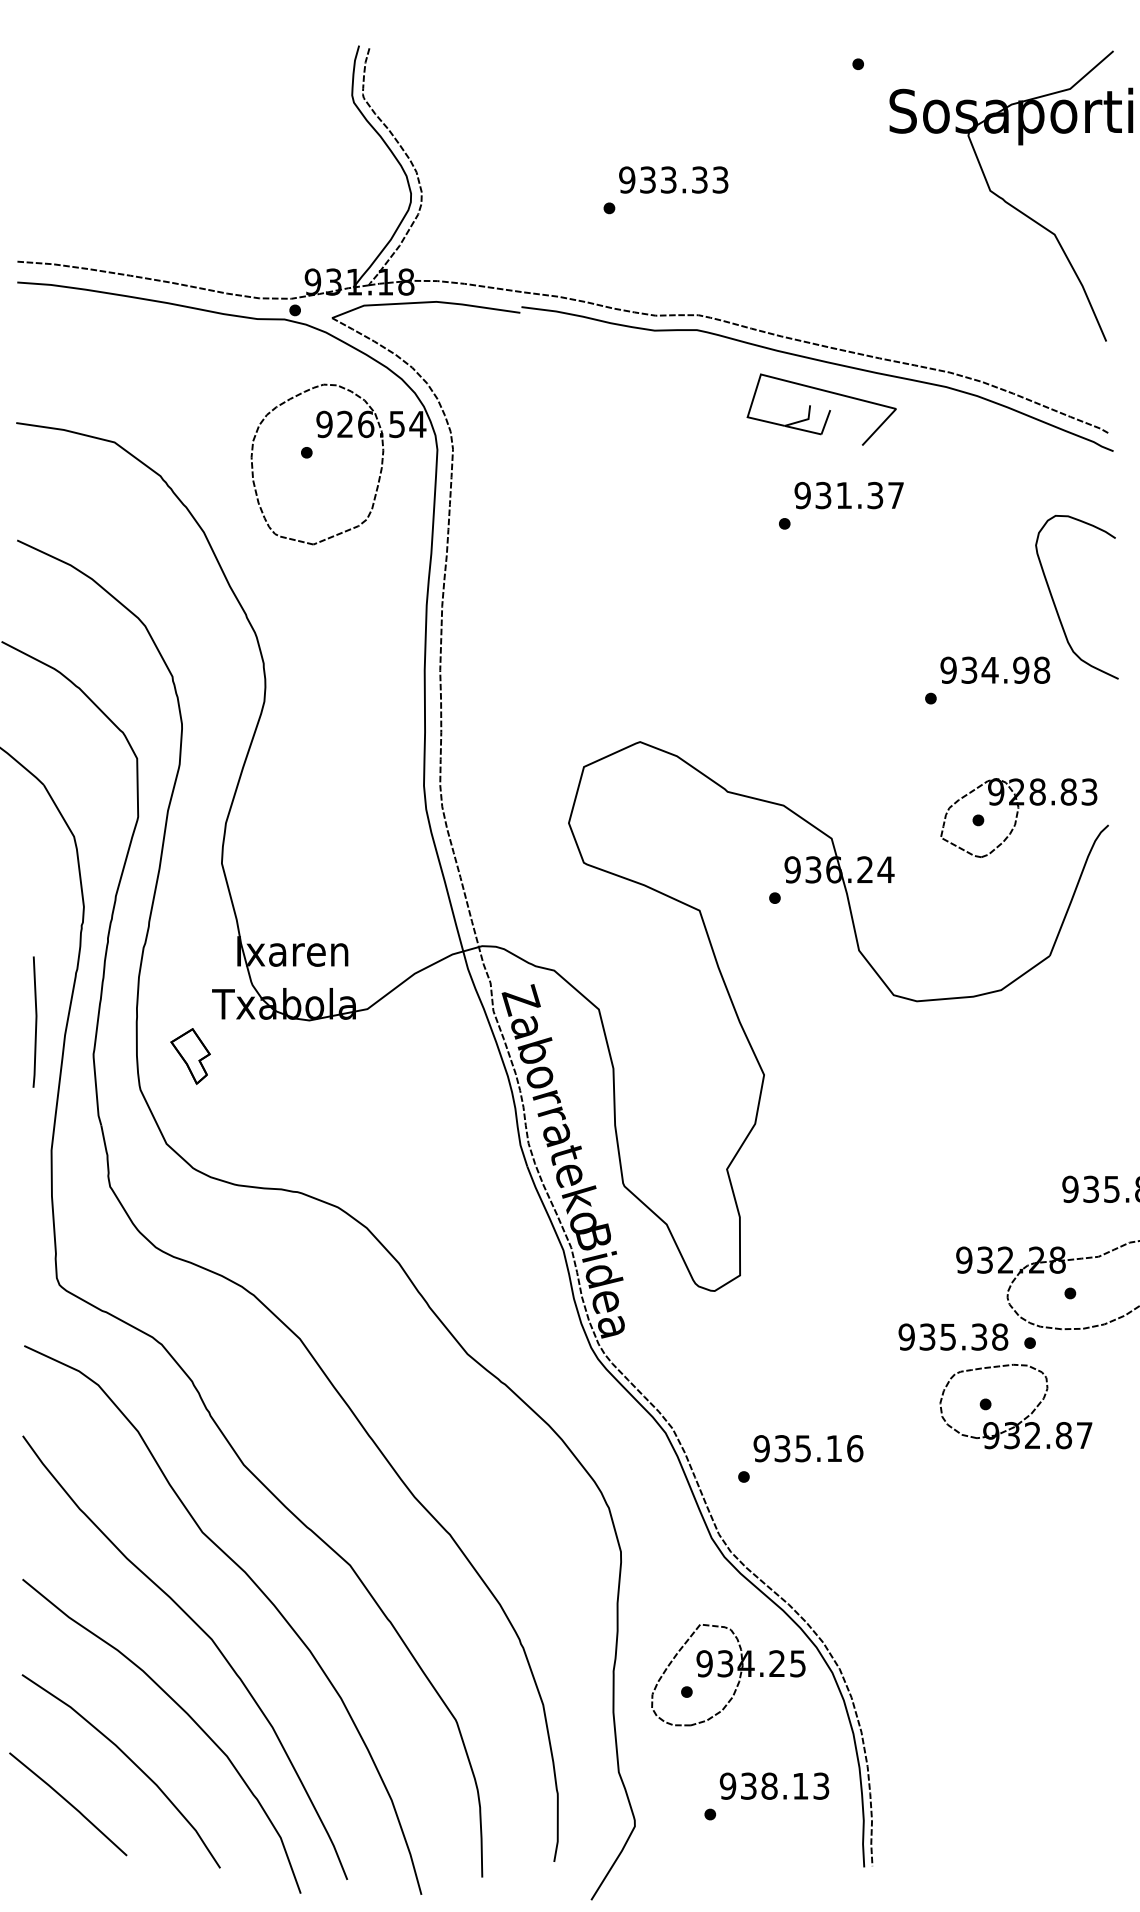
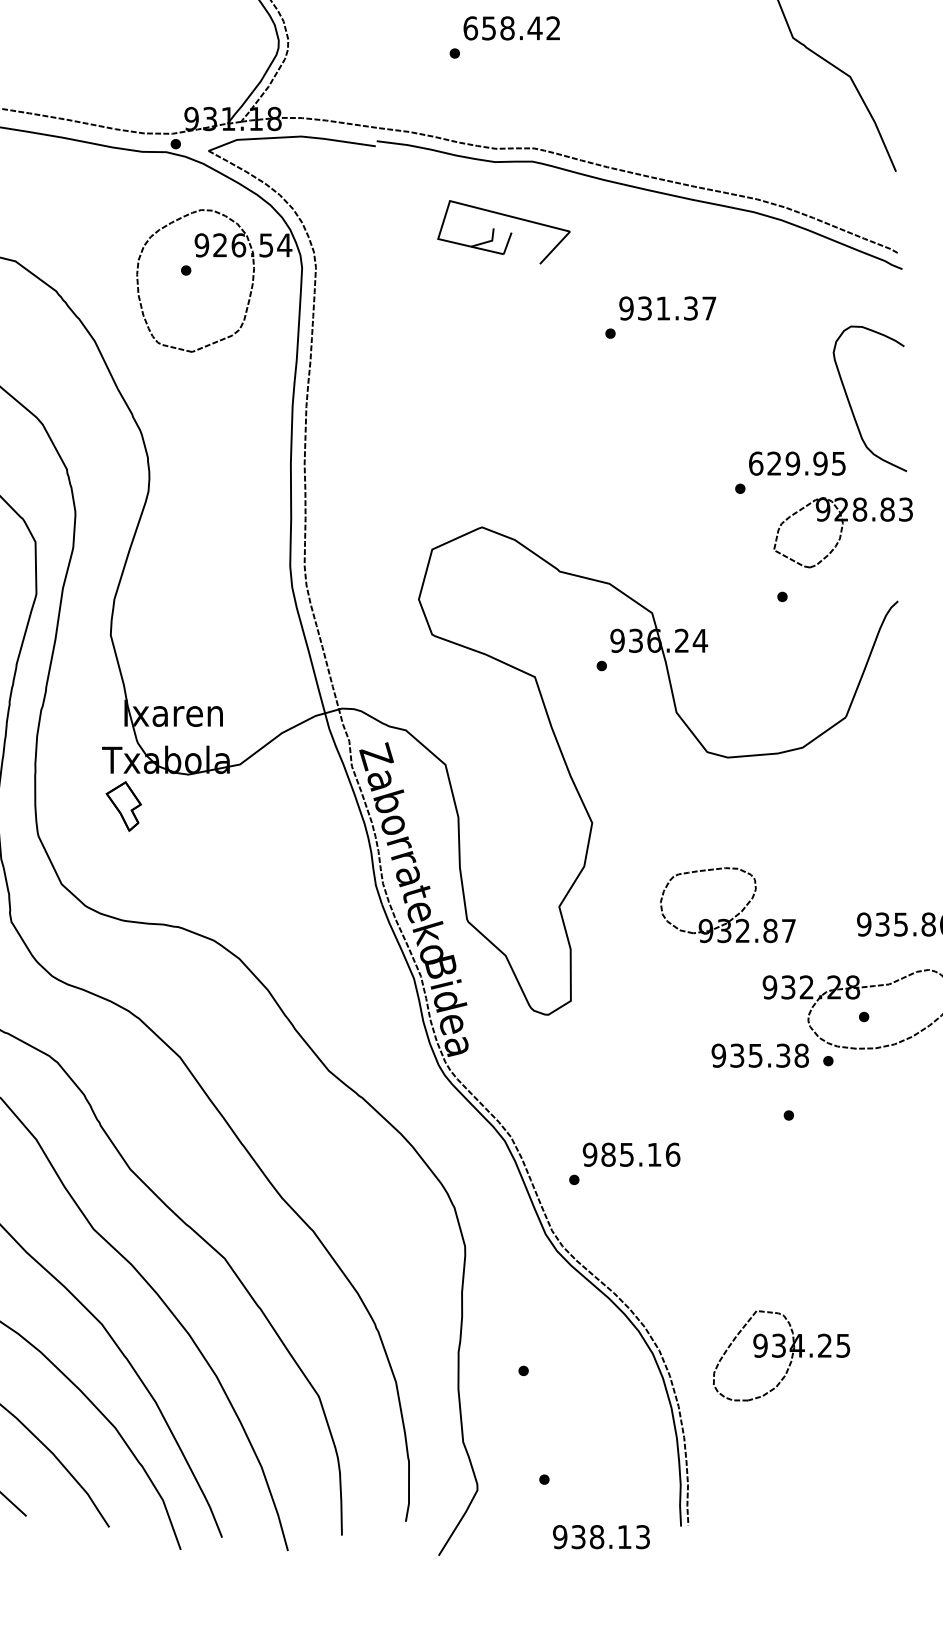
text: (673, 179) -> (511, 27), 933.33 -> 658.42
part: (828, 411) -> (509, 233), moved
text: (995, 669) -> (797, 462), 934.98 -> 629.95
part: (1018, 817) -> (842, 532), moved
part: (190, 1056) -> (123, 806), moved
part: (1023, 1418) -> (734, 915), moved
text: (782, 1448) -> (608, 1154), 935.16 -> 985.16
part: (728, 1675) -> (781, 1356), moved
text: (774, 1785) -> (601, 1536), moved

